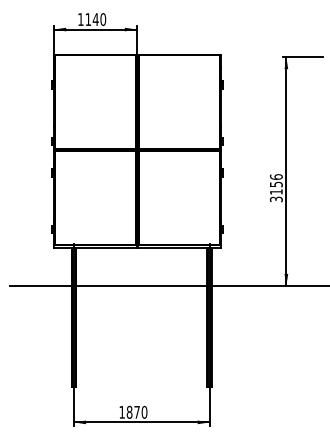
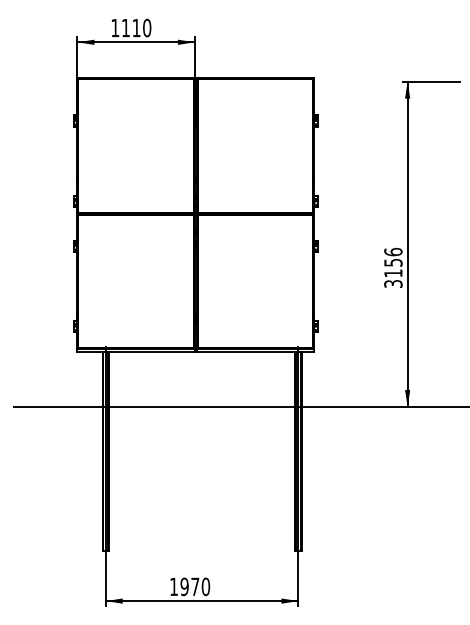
text: (95, 19) -> (136, 28), 1140 -> 1110
text: (129, 412) -> (184, 586), 1870 -> 1970

